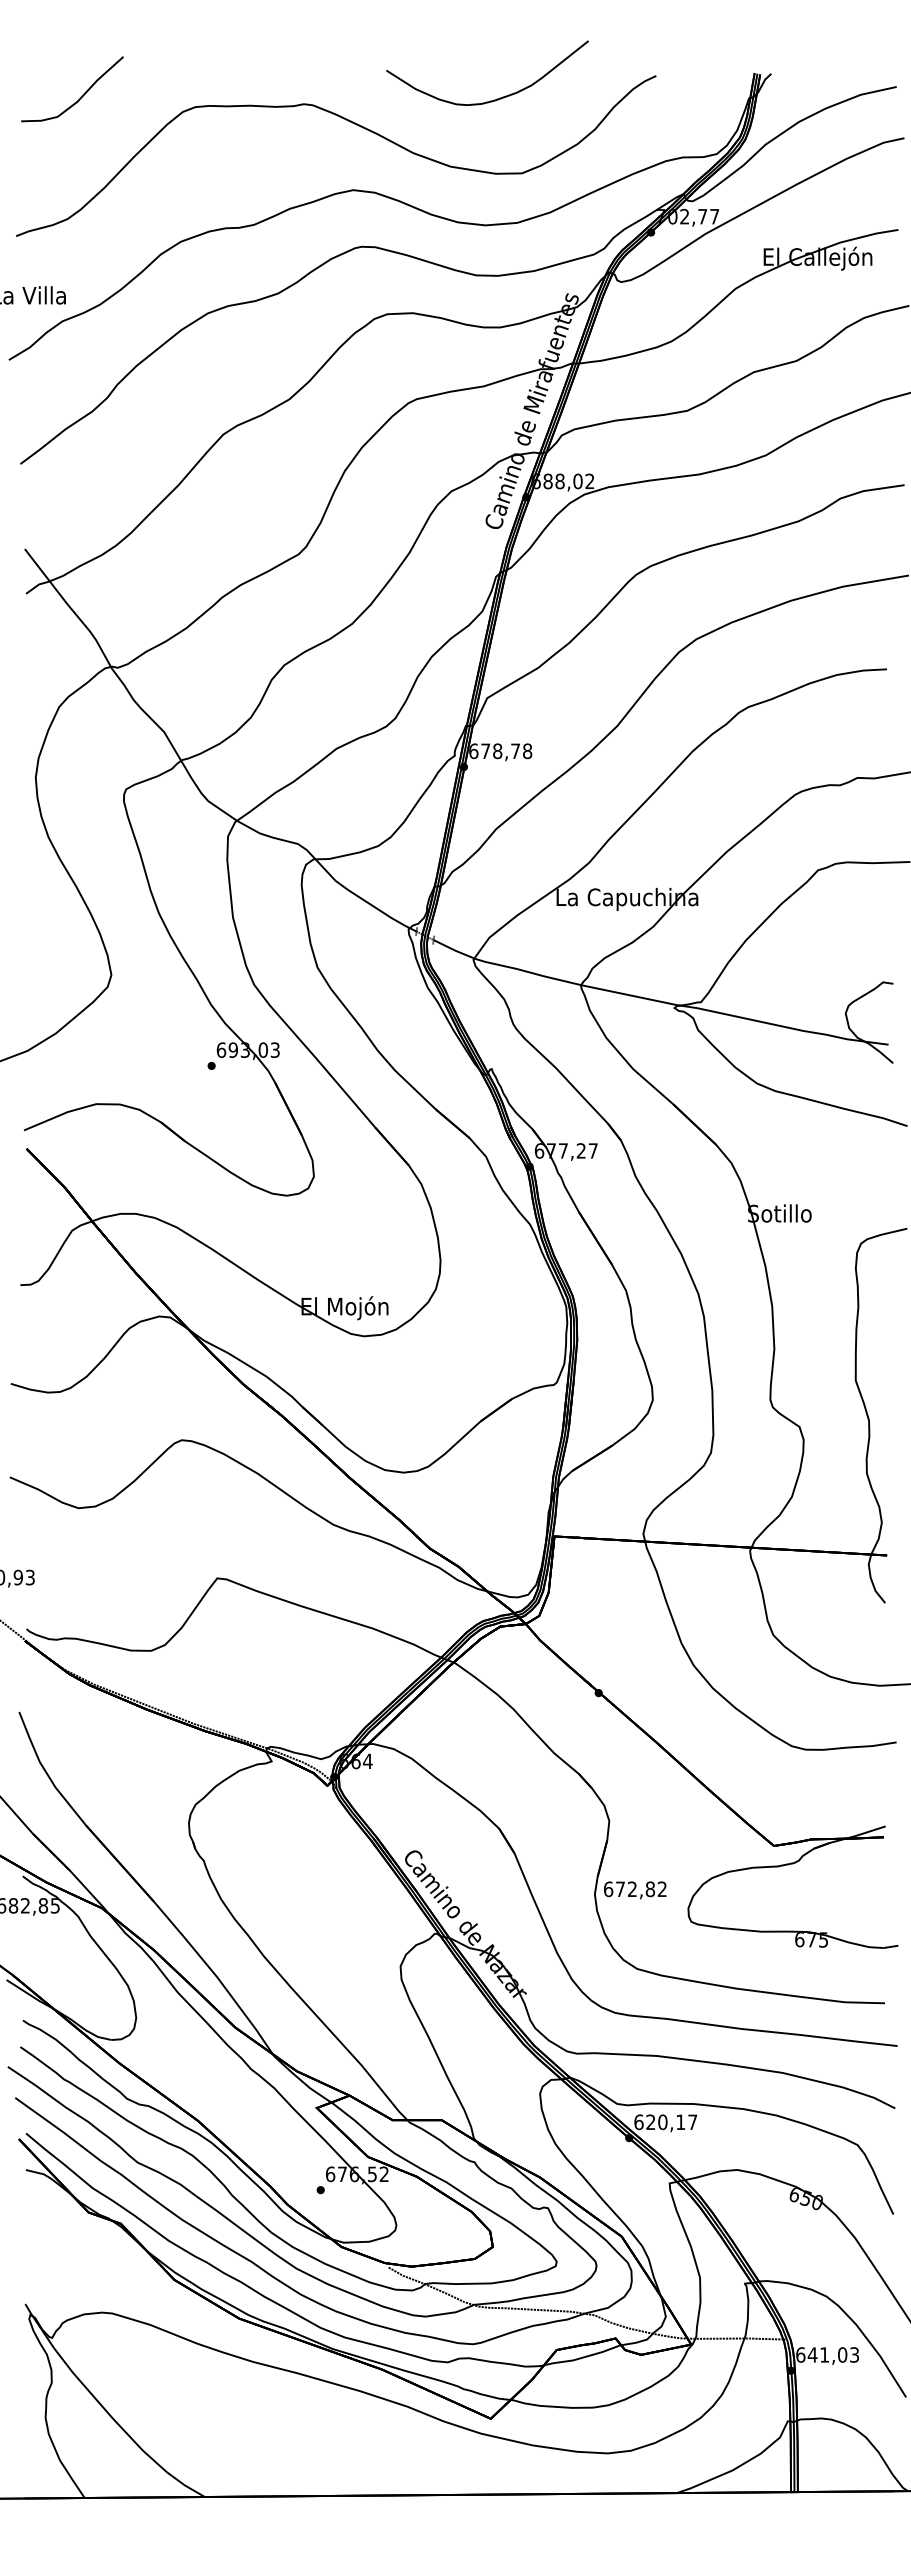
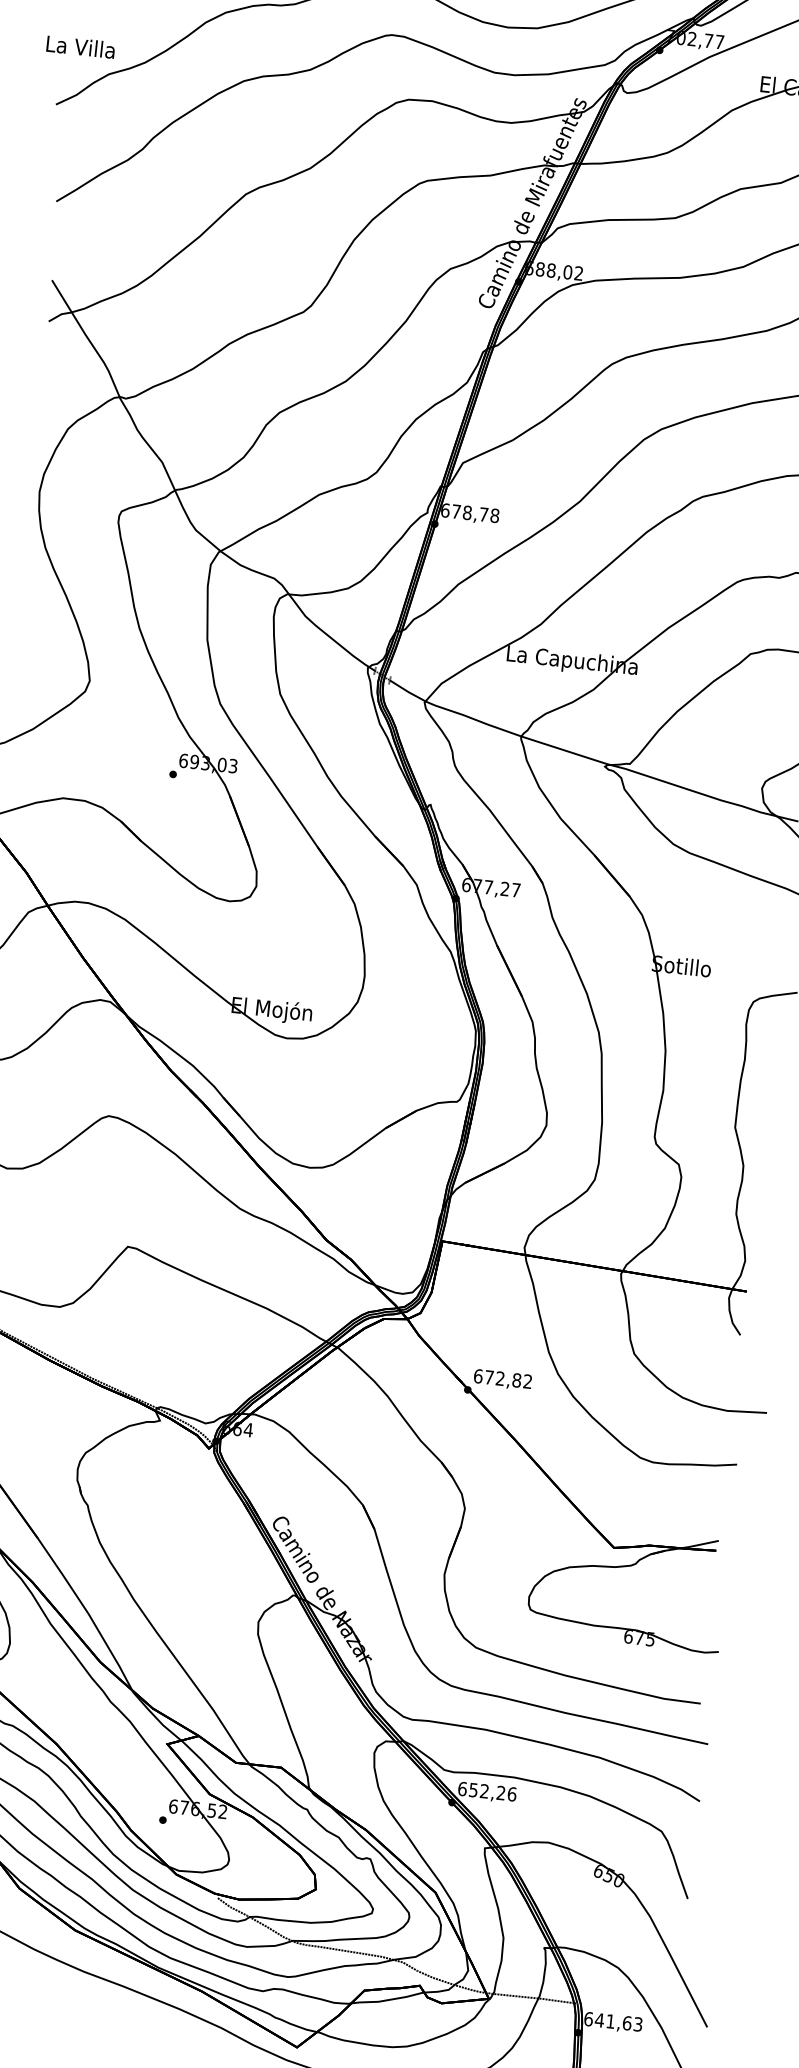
text: (635, 1890) -> (503, 1380), moved
text: (671, 2122) -> (492, 1792), 620,17 -> 652,26
text: (842, 2354) -> (627, 2022), 641,03 -> 641,63

